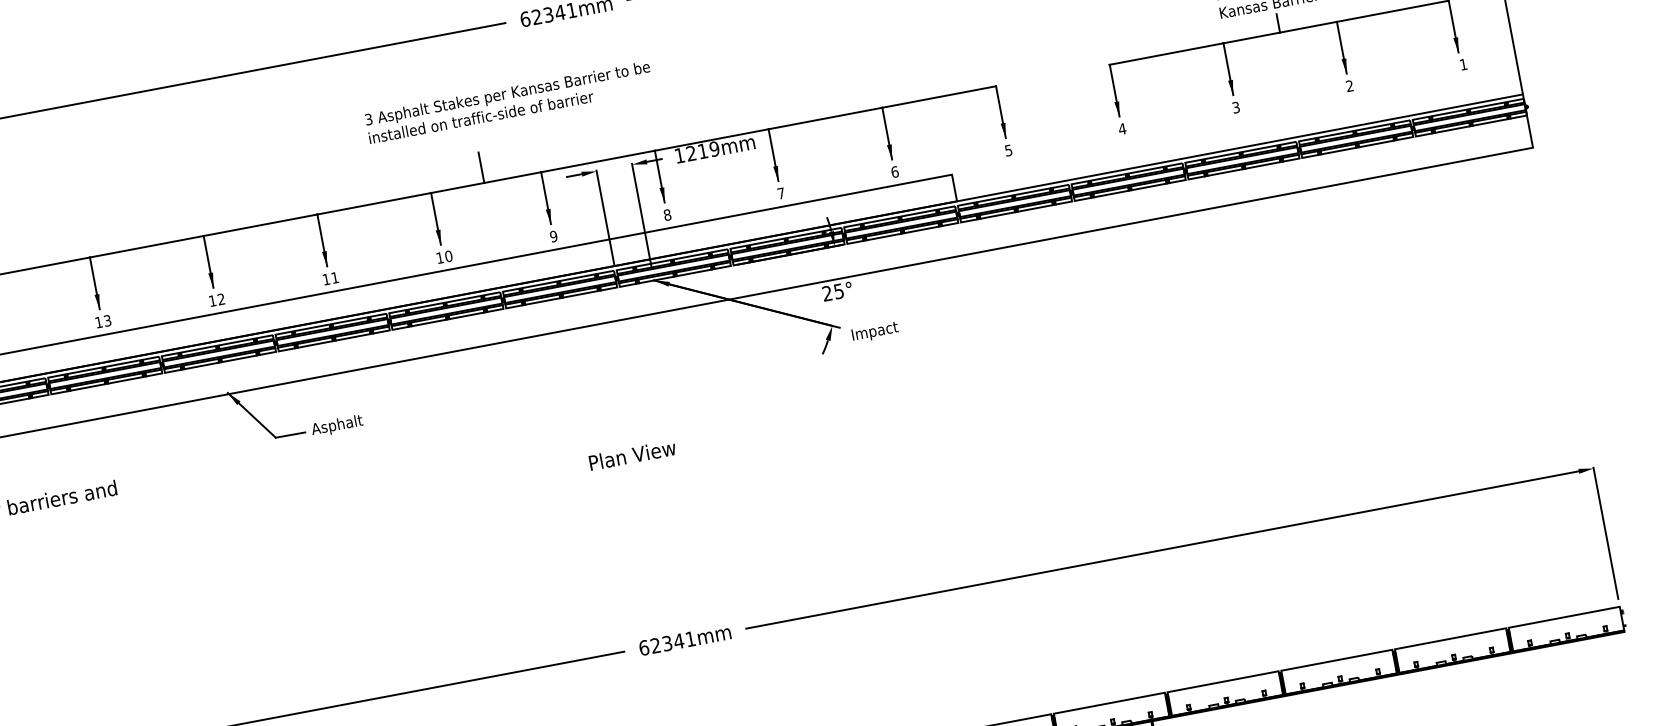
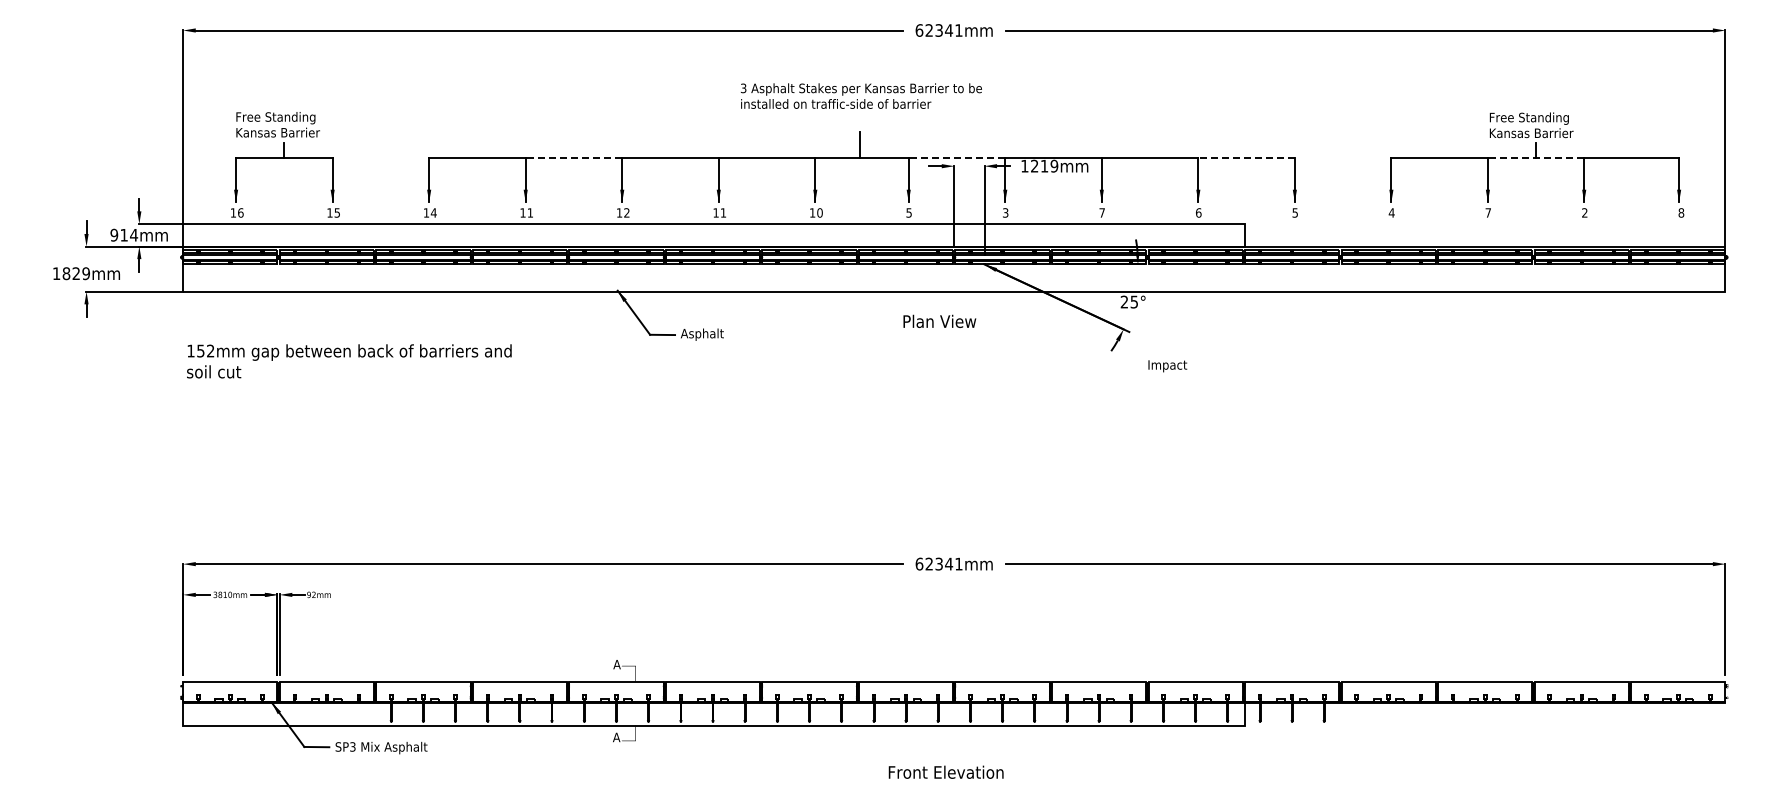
line: (1279, 32) -> (1535, 158), solid -> dashed
text: (1463, 64) -> (1681, 212), 1 -> 8
line: (939, 97) -> (1246, 158), solid -> dashed
text: (509, 101) -> (861, 95), moved
text: (1235, 107) -> (1487, 212), 3 -> 7
line: (597, 161) -> (956, 158), solid -> dashed
text: (667, 214) -> (1005, 212), 8 -> 3
text: (552, 236) -> (908, 212), 9 -> 5
line: (146, 247) -> (573, 158), solid -> dashed
text: (107, 320) -> (530, 212), 13 -> 11
text: (875, 332) -> (1167, 366), moved
text: (631, 454) -> (939, 320), moved

